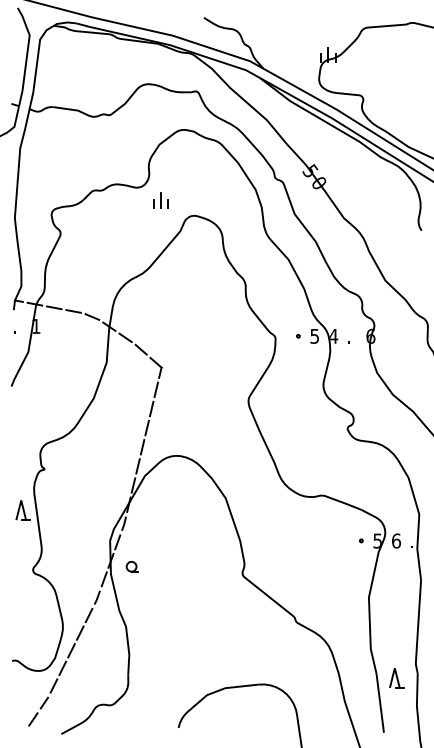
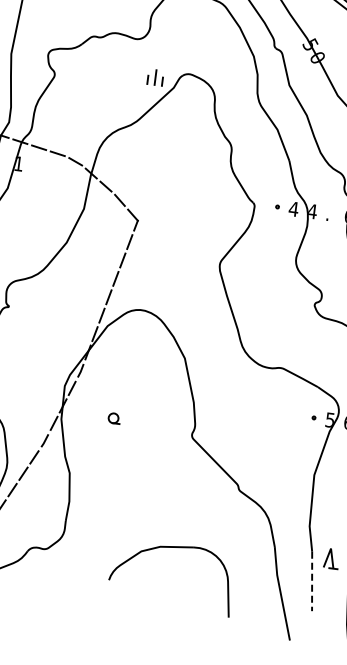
part: (160, 200) -> (155, 77), moved
text: (314, 336) -> (293, 209), 5 -> 4
part: (131, 566) -> (113, 418), moved
line: (380, 703) -> (312, 581), solid -> dashed

